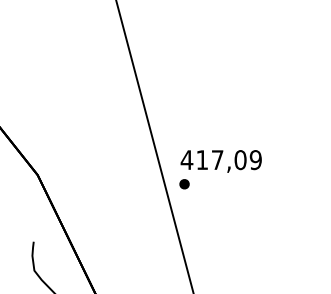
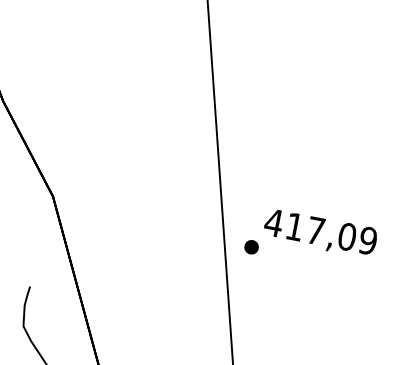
text: (220, 161) -> (319, 233), moved

